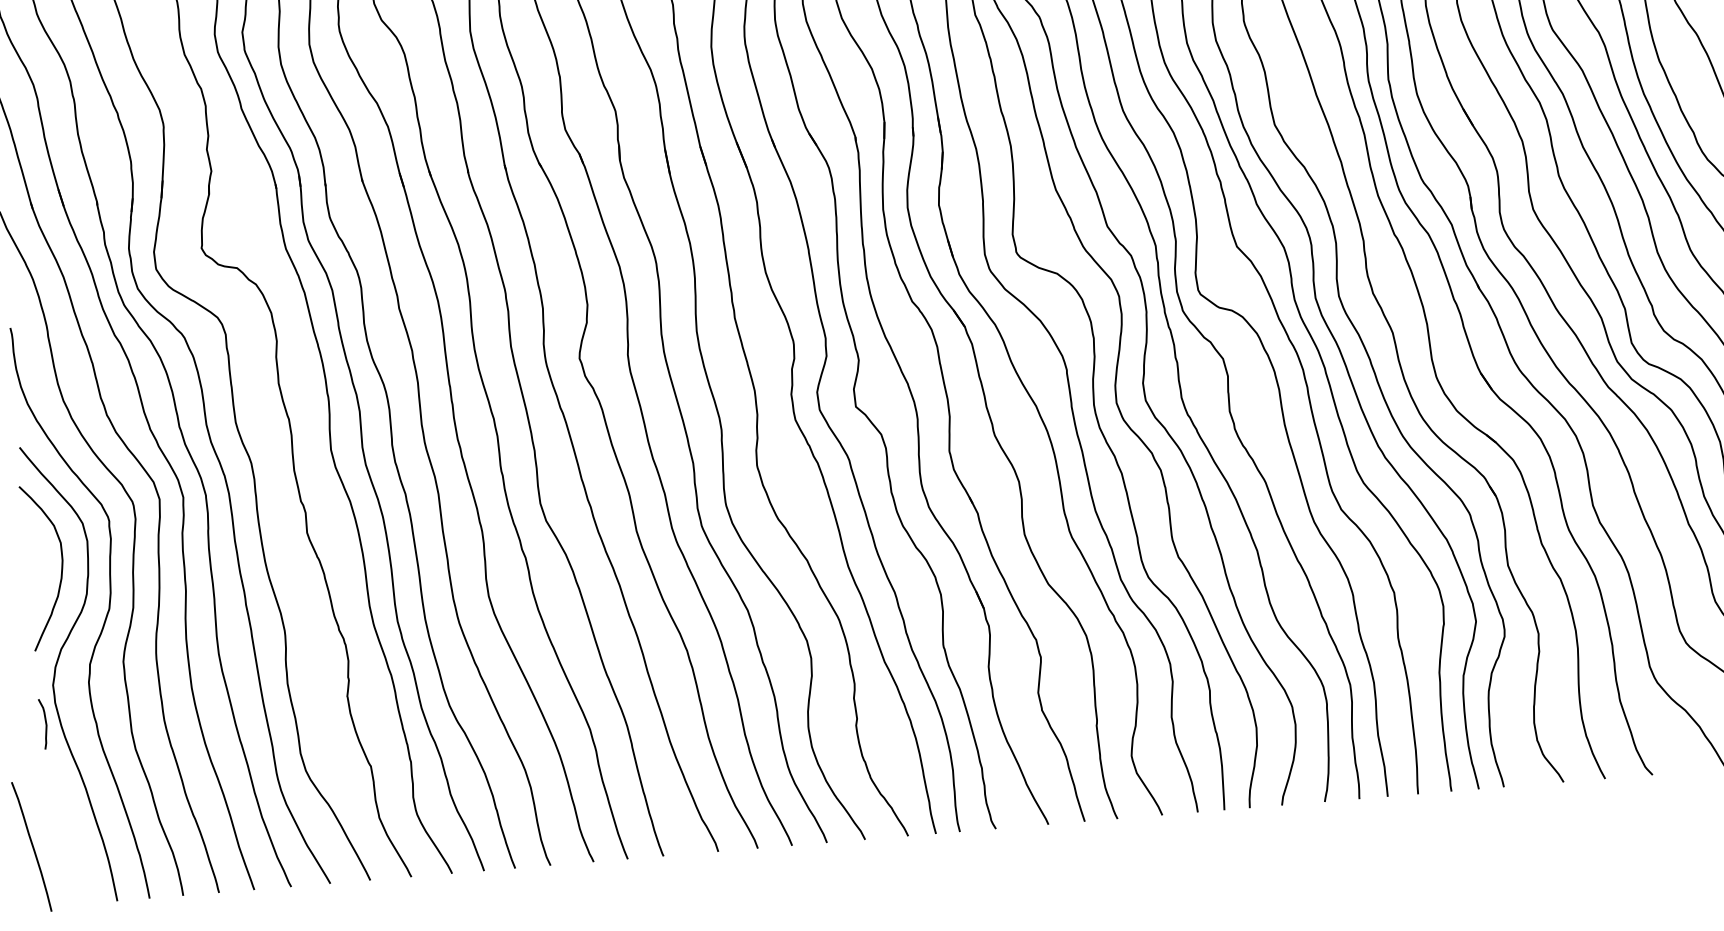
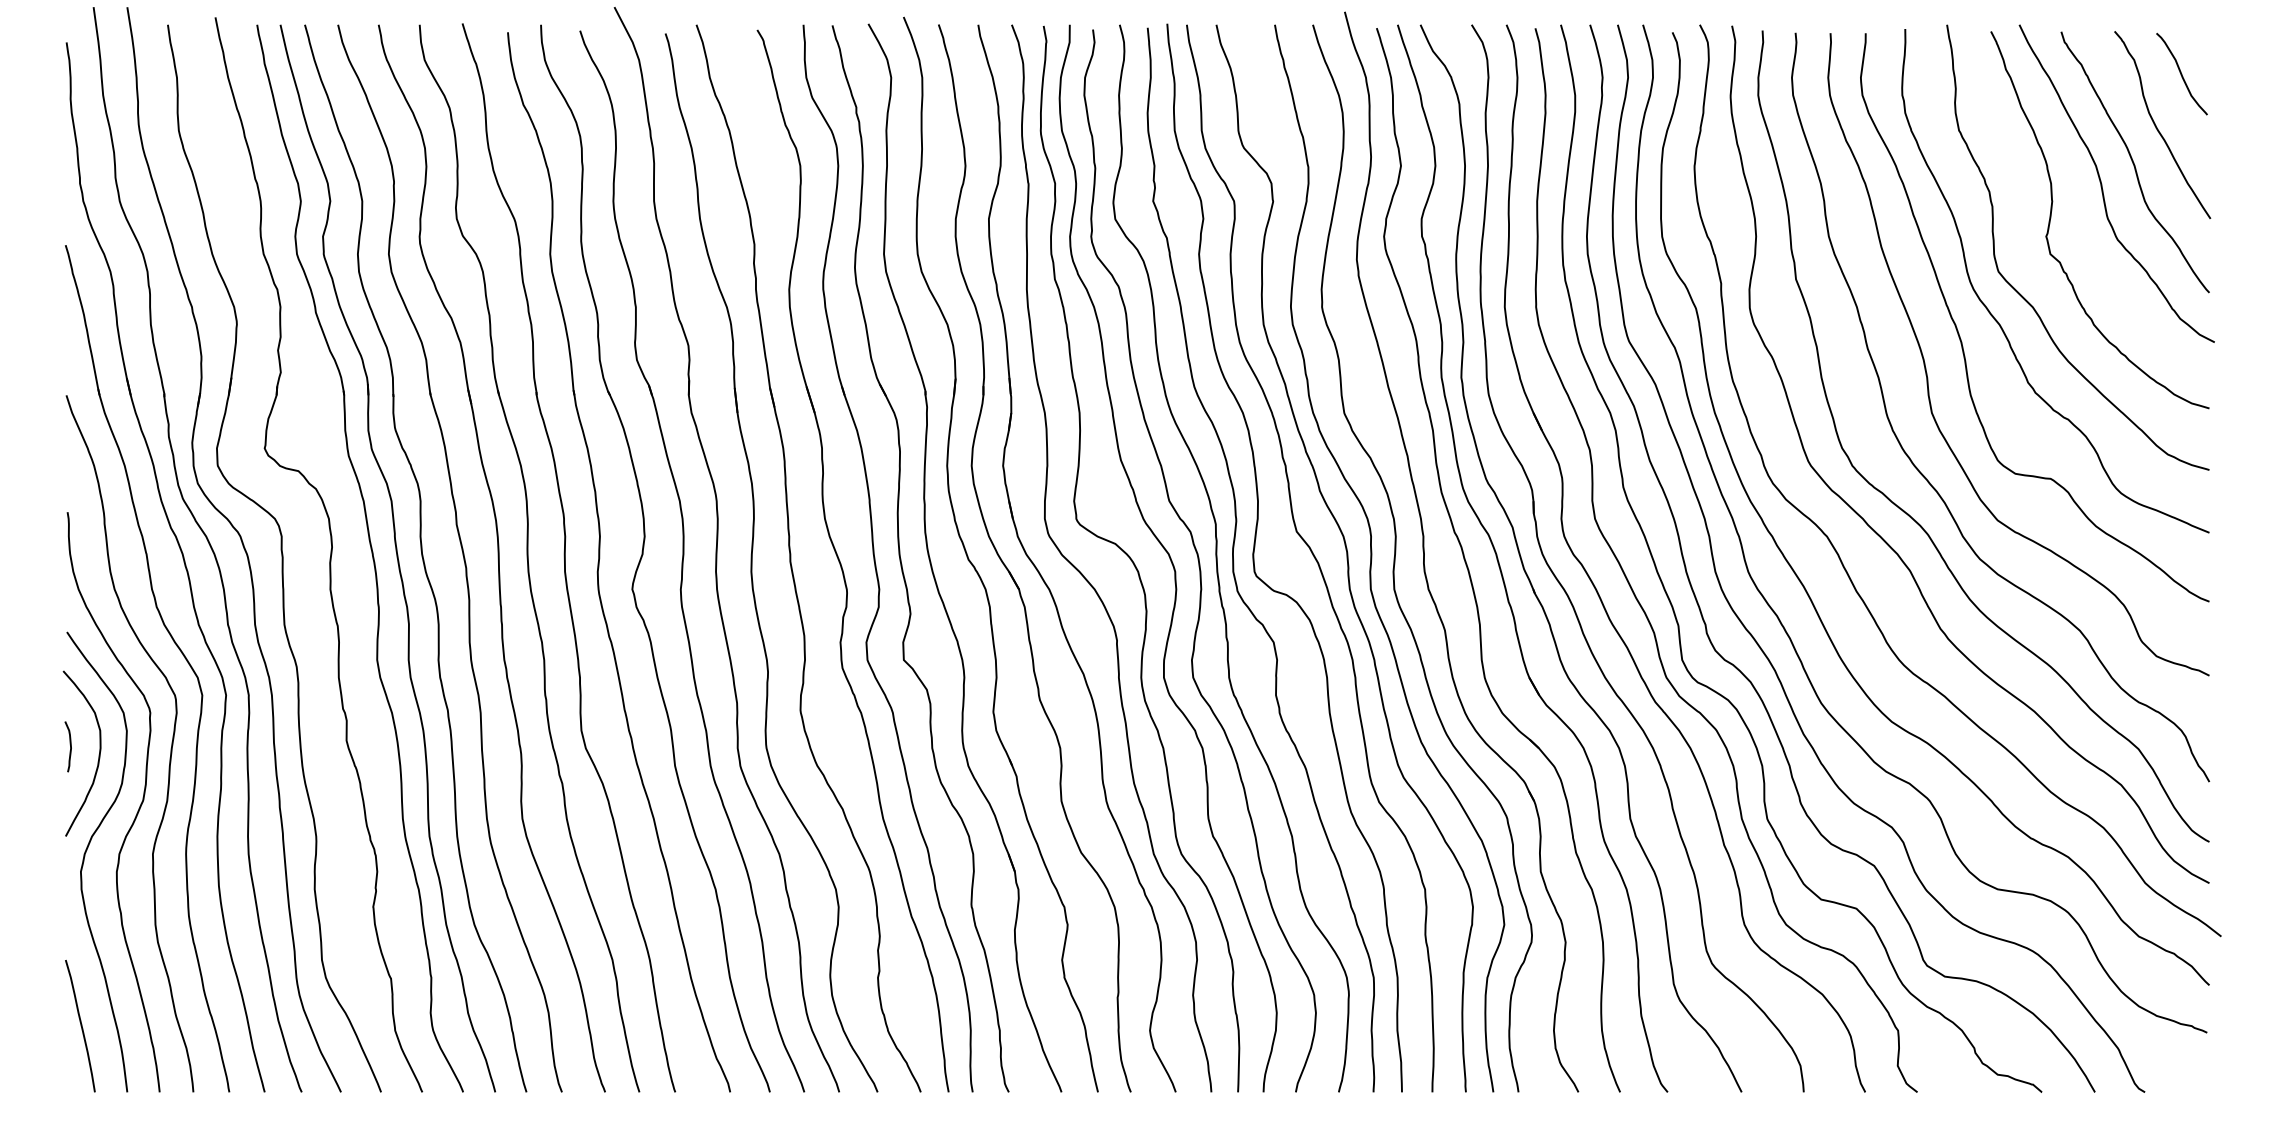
curve: (44, 721) -> (69, 744), moved
curve: (31, 847) -> (80, 1026), moved

